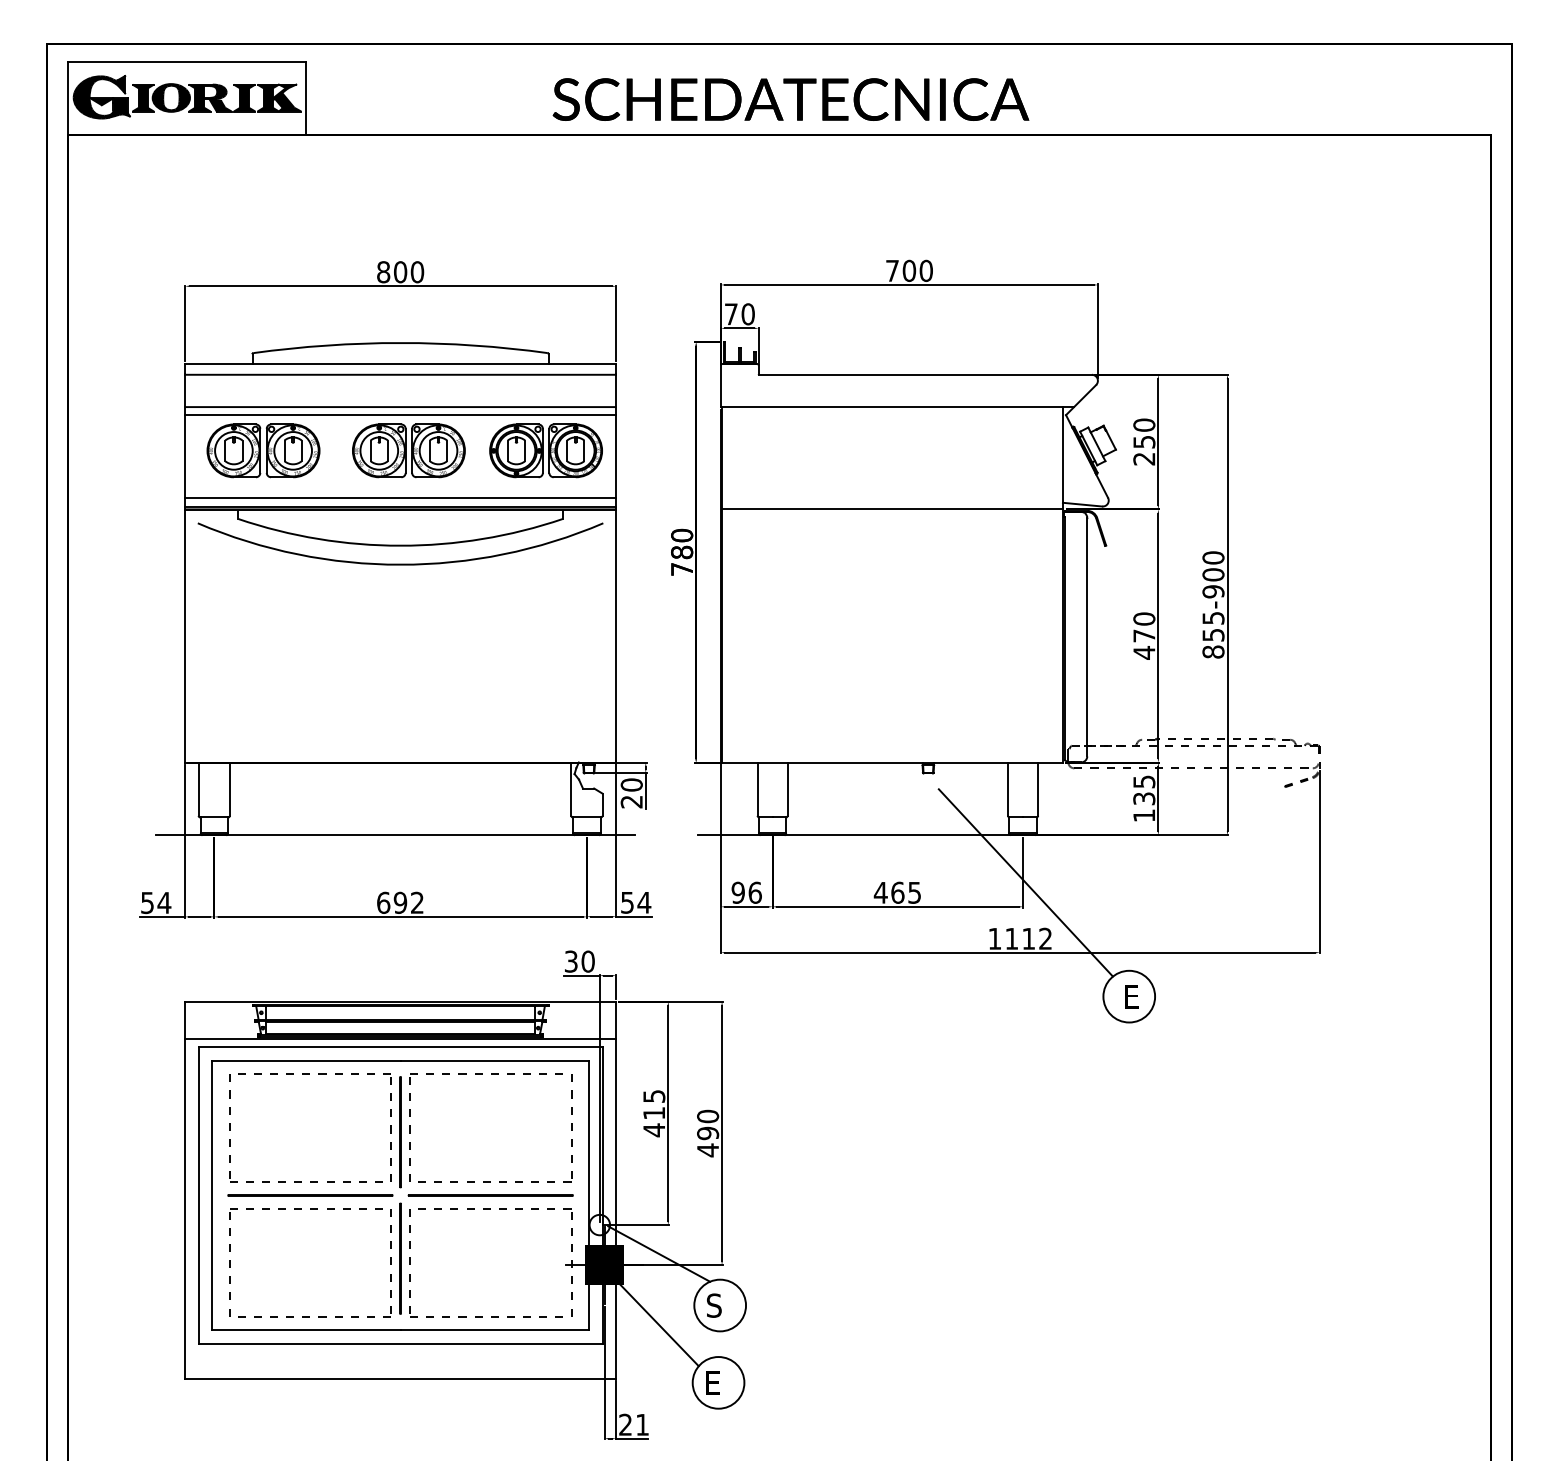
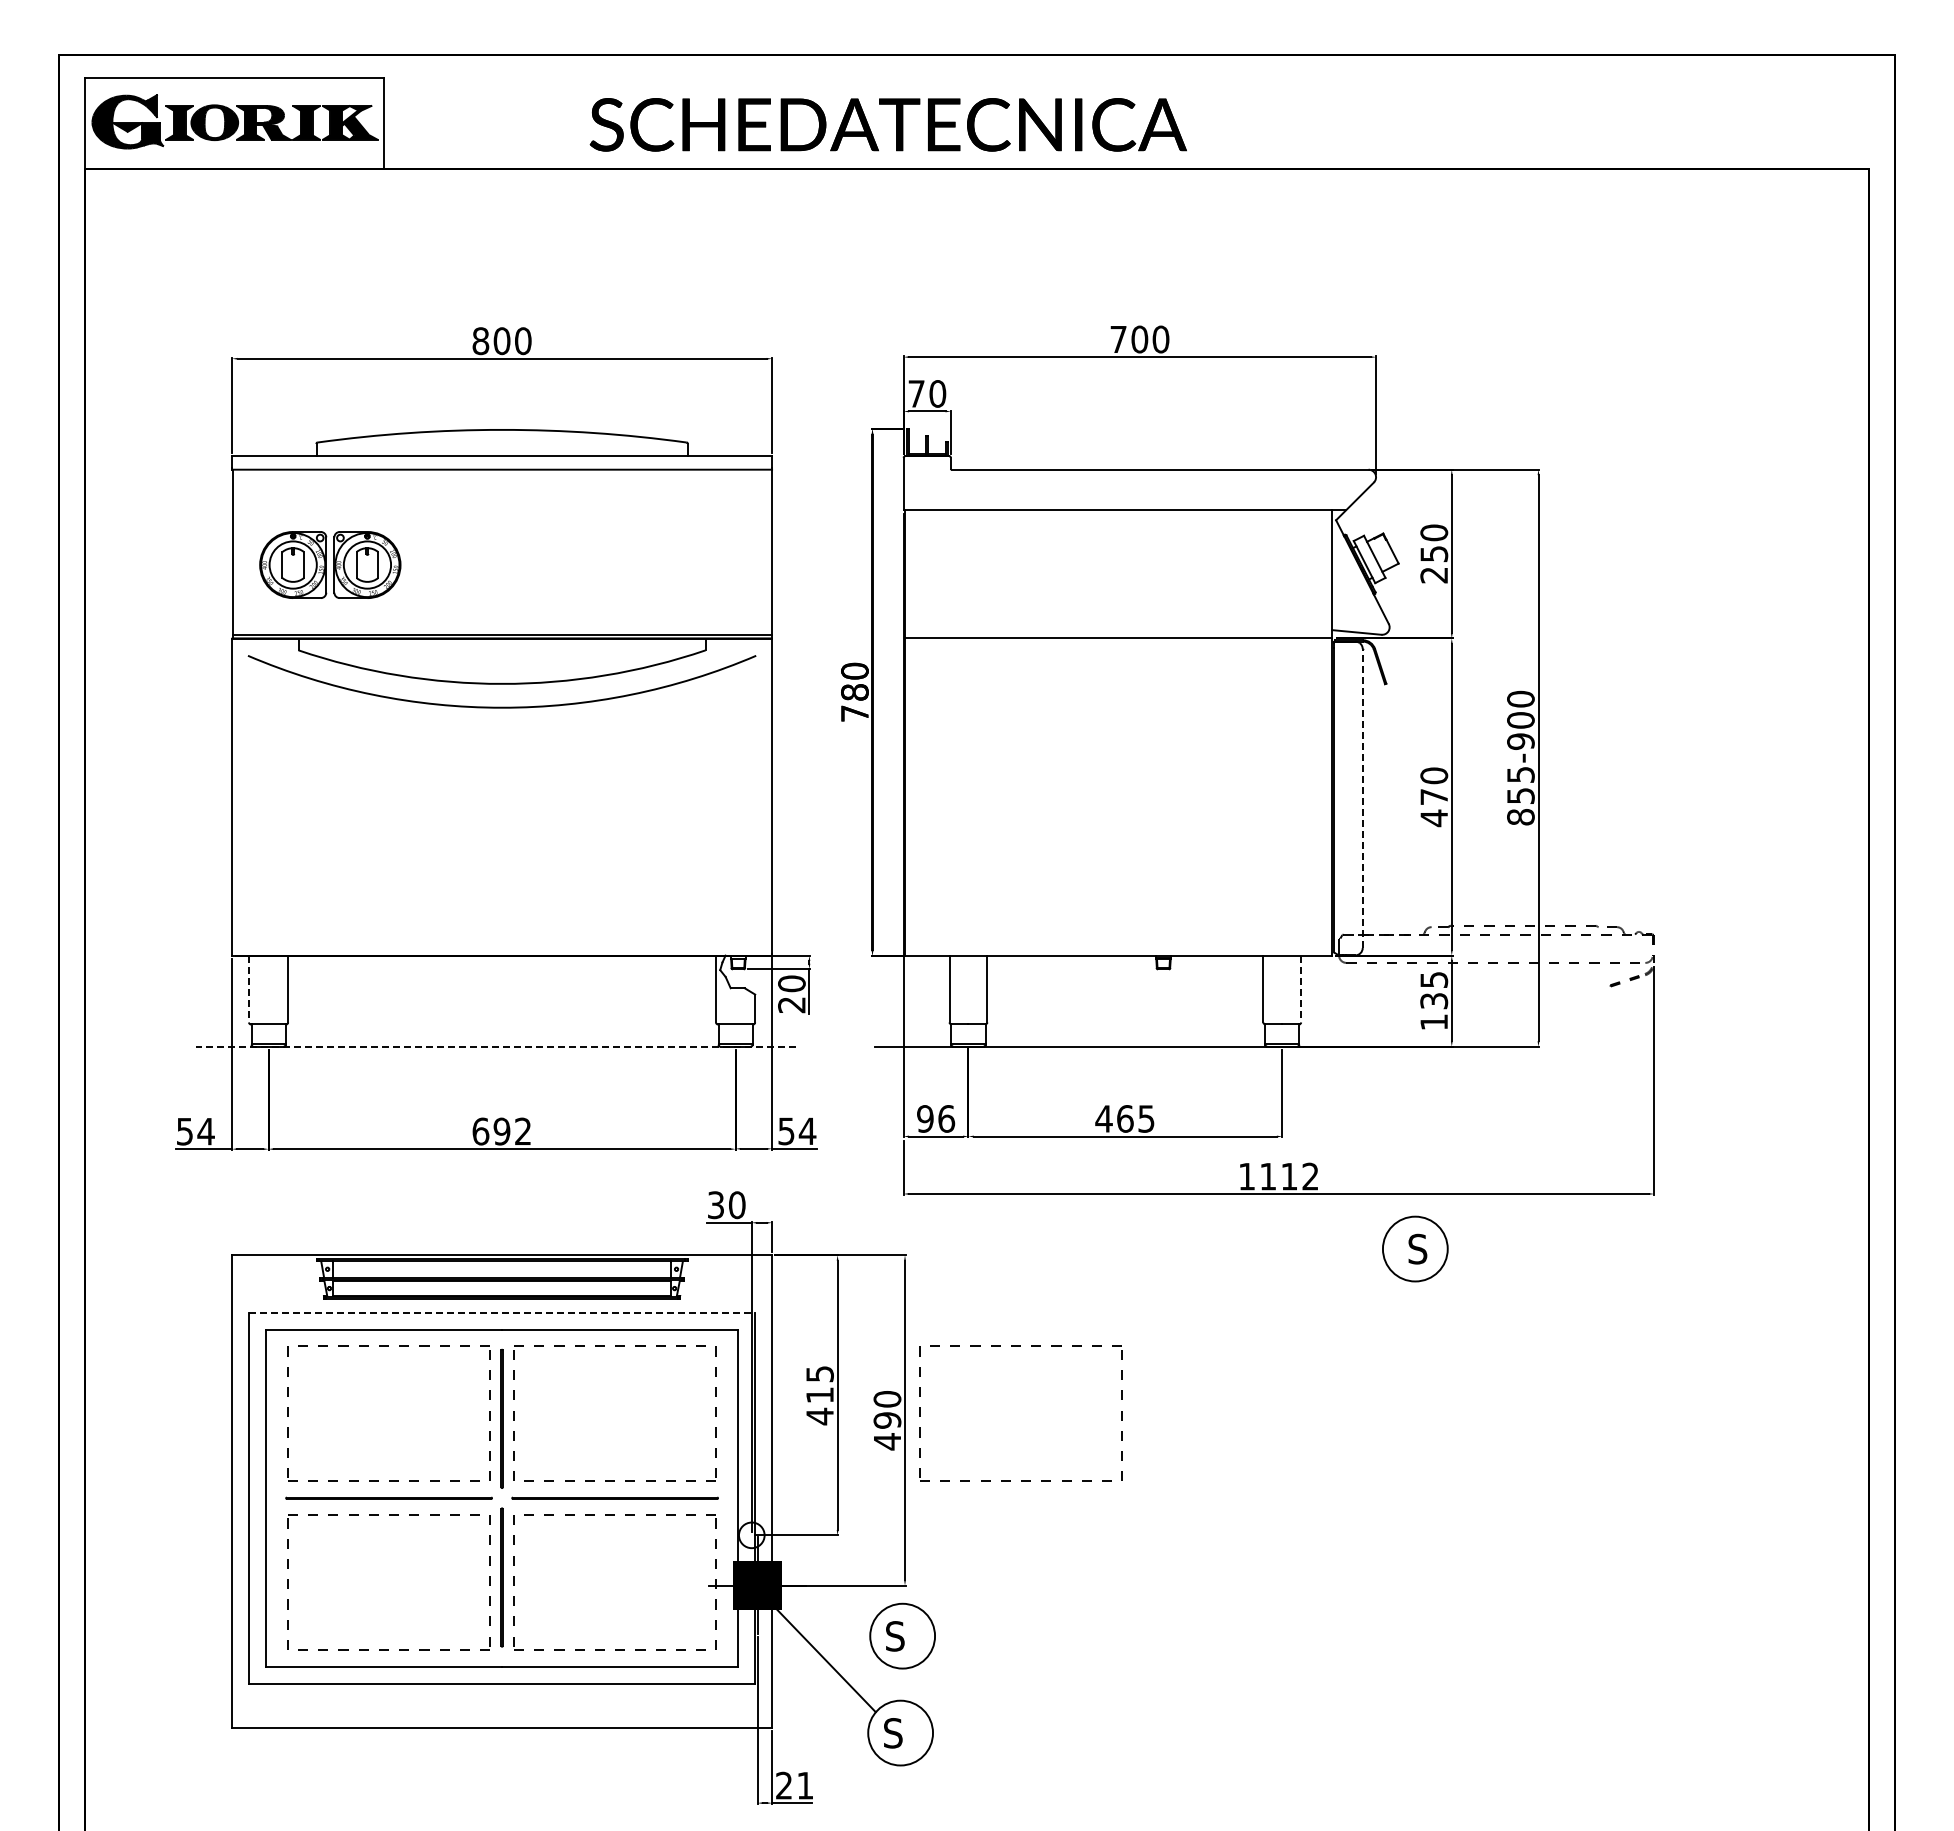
text: (790, 99) -> (887, 124), moved
line: (400, 407) -> (501, 510), removed
line: (400, 415) -> (501, 520), removed
part: (408, 450) -> (512, 564), removed
part: (546, 450) -> (684, 564), removed
line: (400, 497) -> (501, 623), removed
line: (1087, 637) -> (1362, 798), solid -> dashed
line: (199, 789) -> (249, 989), solid -> dashed
line: (1038, 789) -> (1301, 989), solid -> dashed
line: (395, 835) -> (495, 1046), solid -> dashed
line: (1025, 882) -> (1285, 1106), removed
text: (1130, 996) -> (1417, 1248), E -> S
line: (400, 1039) -> (502, 1302), removed
line: (400, 1047) -> (502, 1312), solid -> dashed
part: (814, 1074) -> (1020, 1346), added
line: (659, 1253) -> (826, 1571), removed
text: (712, 1383) -> (893, 1733), E -> S

